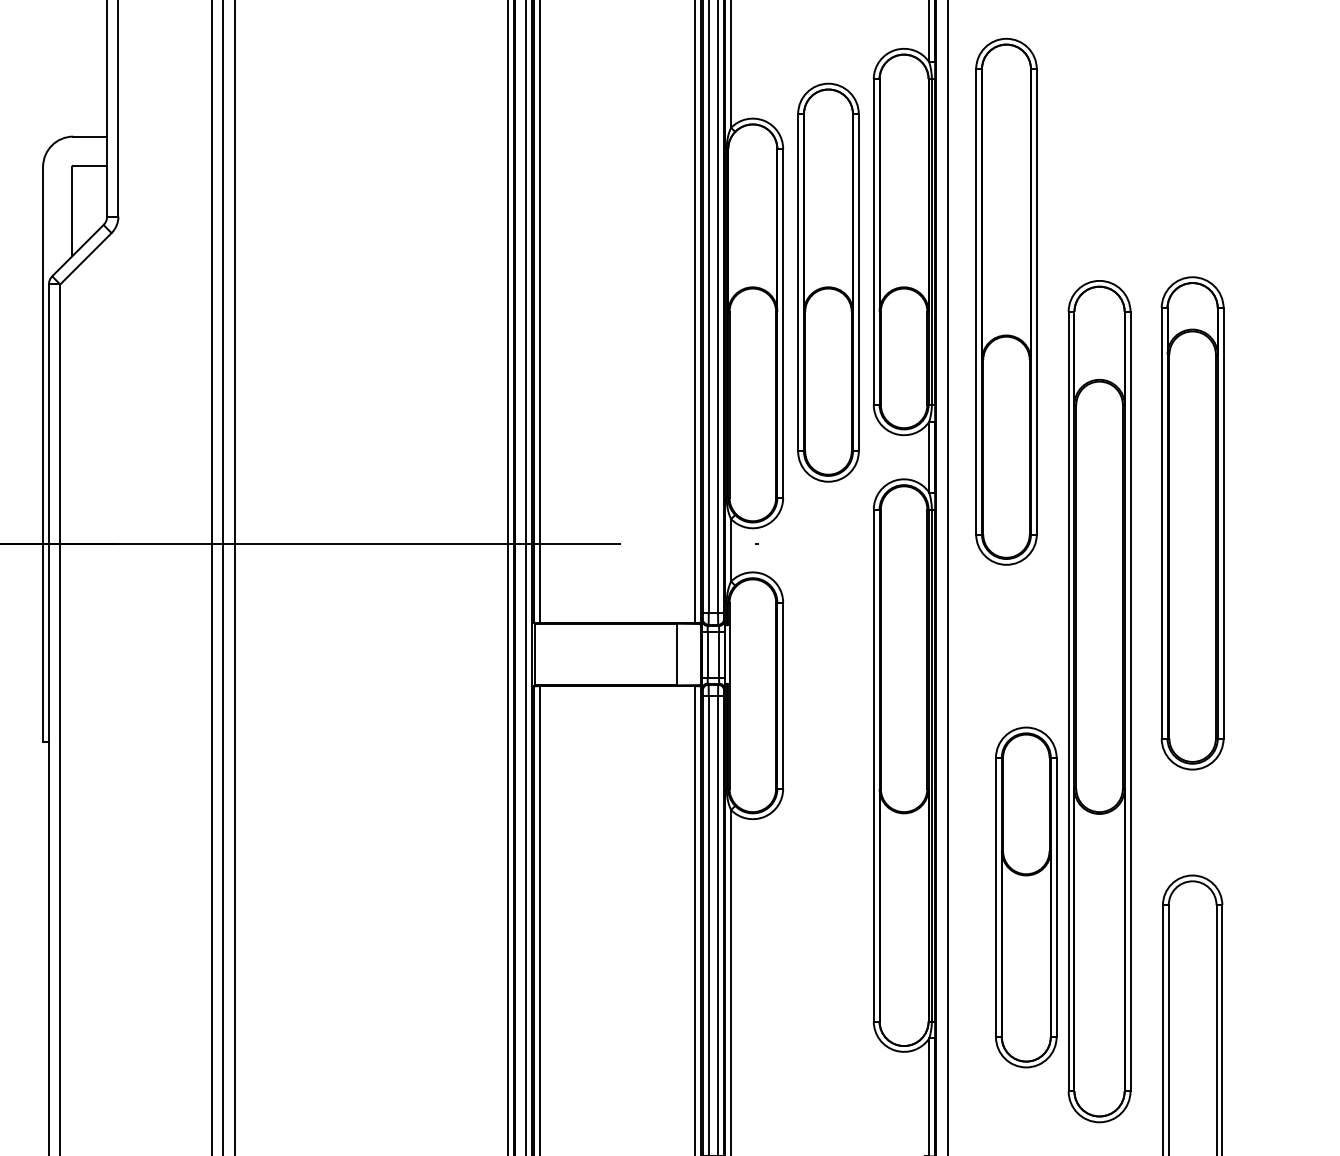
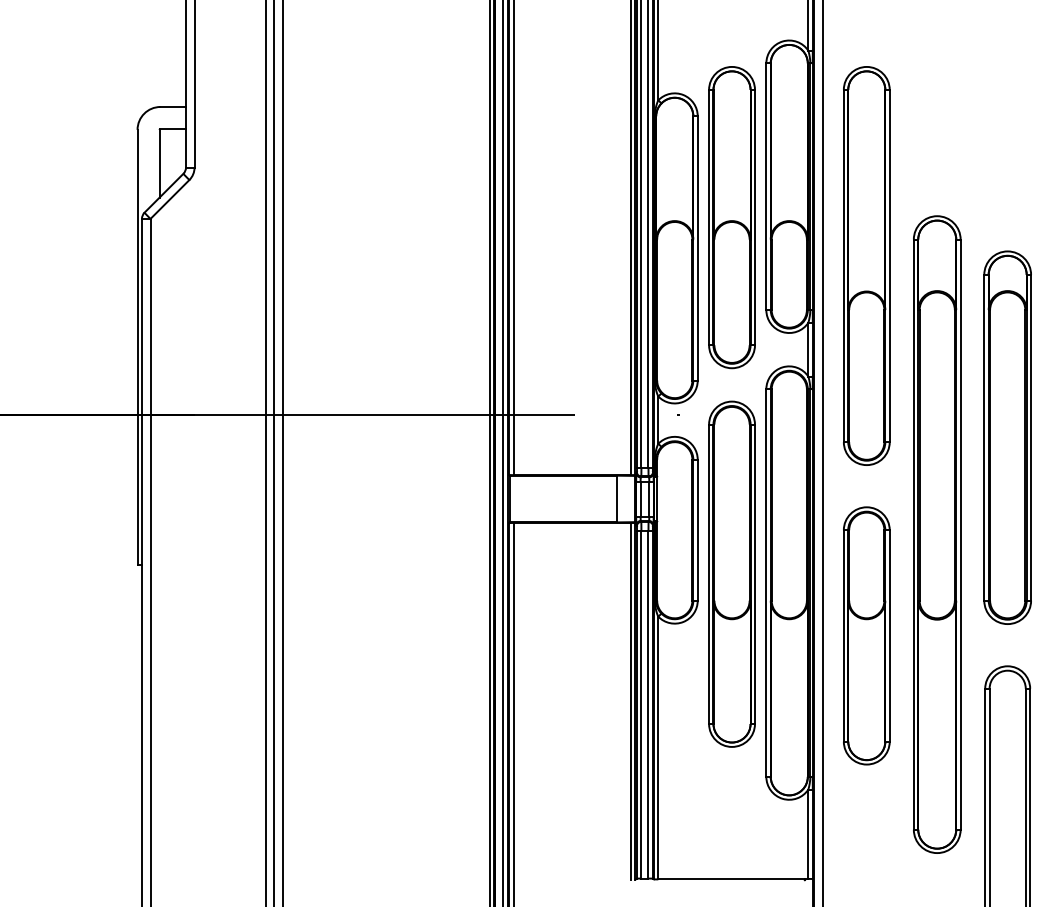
part: (1006, 301) -> (866, 265), moved
part: (1192, 523) -> (1007, 437), moved
part: (827, 752) -> (731, 573), added
part: (1025, 896) -> (866, 635), moved

